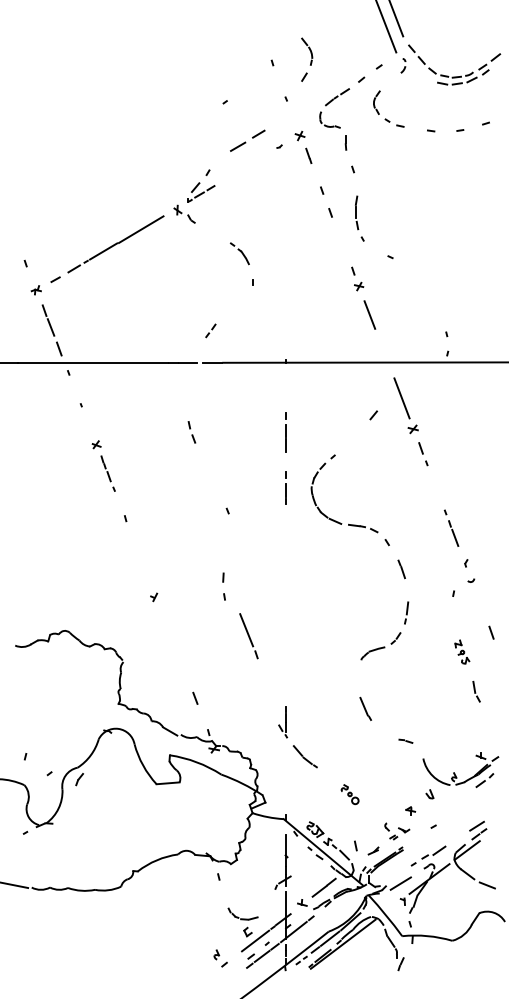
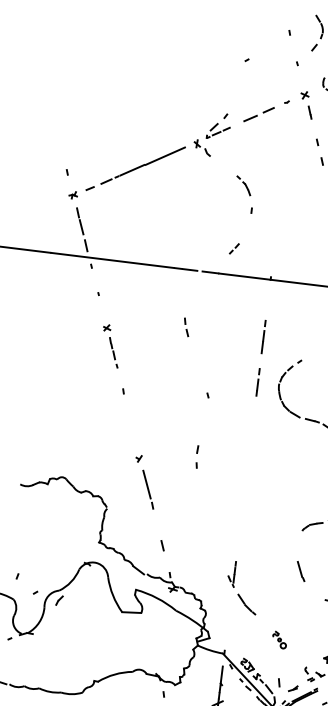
part: (247, 140) -> (258, 114), moved
line: (211, 329) -> (235, 247), moved
line: (248, 636) -> (147, 489), moved

